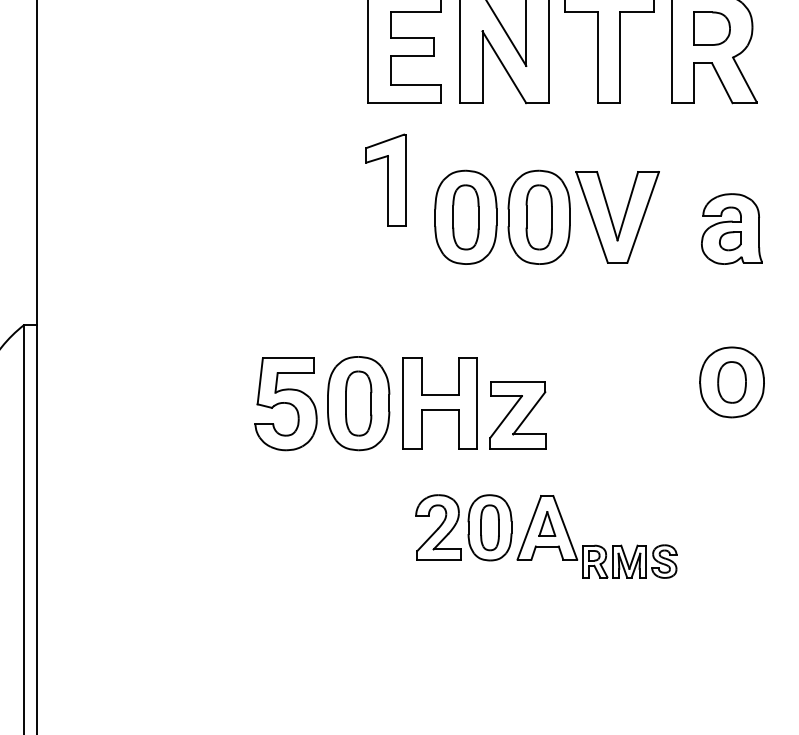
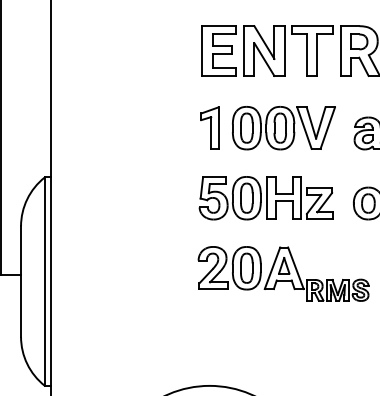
part: (384, 178) -> (209, 127), moved
part: (399, 404) -> (265, 198), moved
part: (546, 535) -> (283, 273), size x1.43

